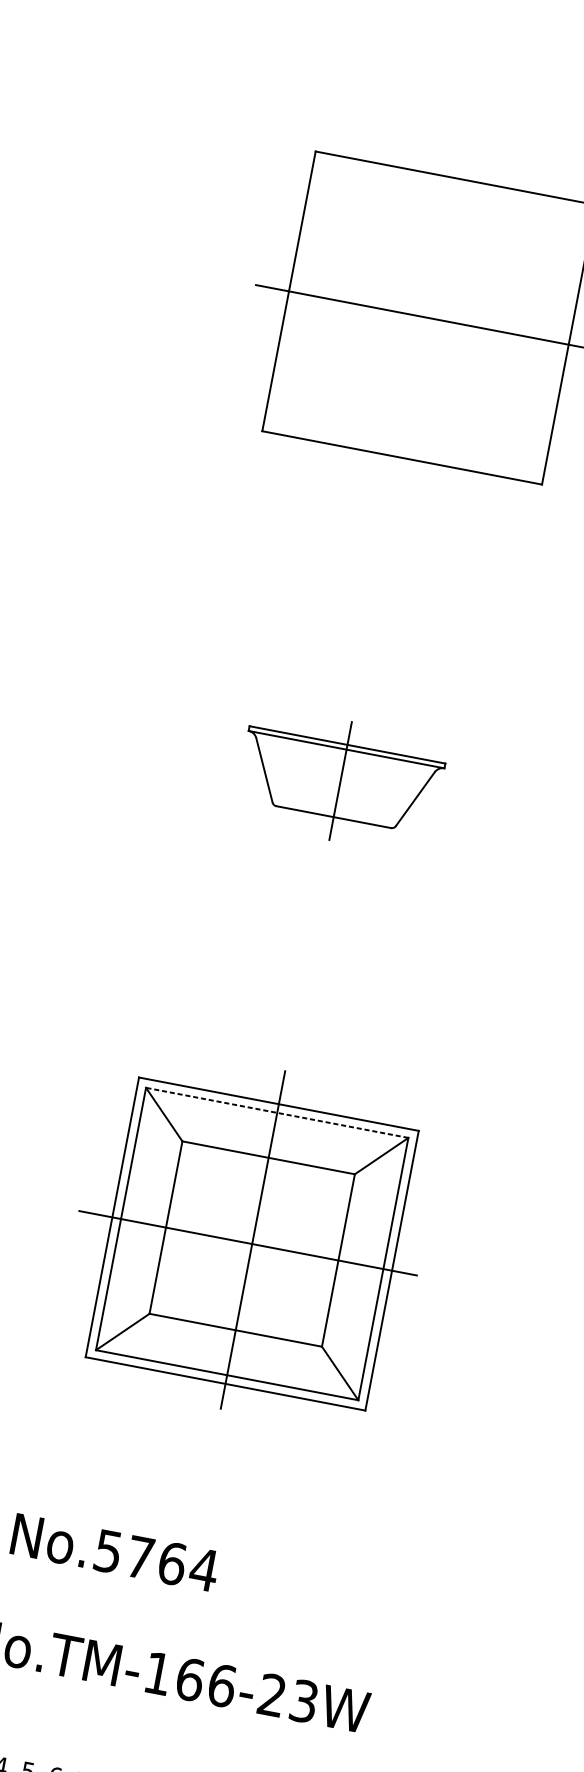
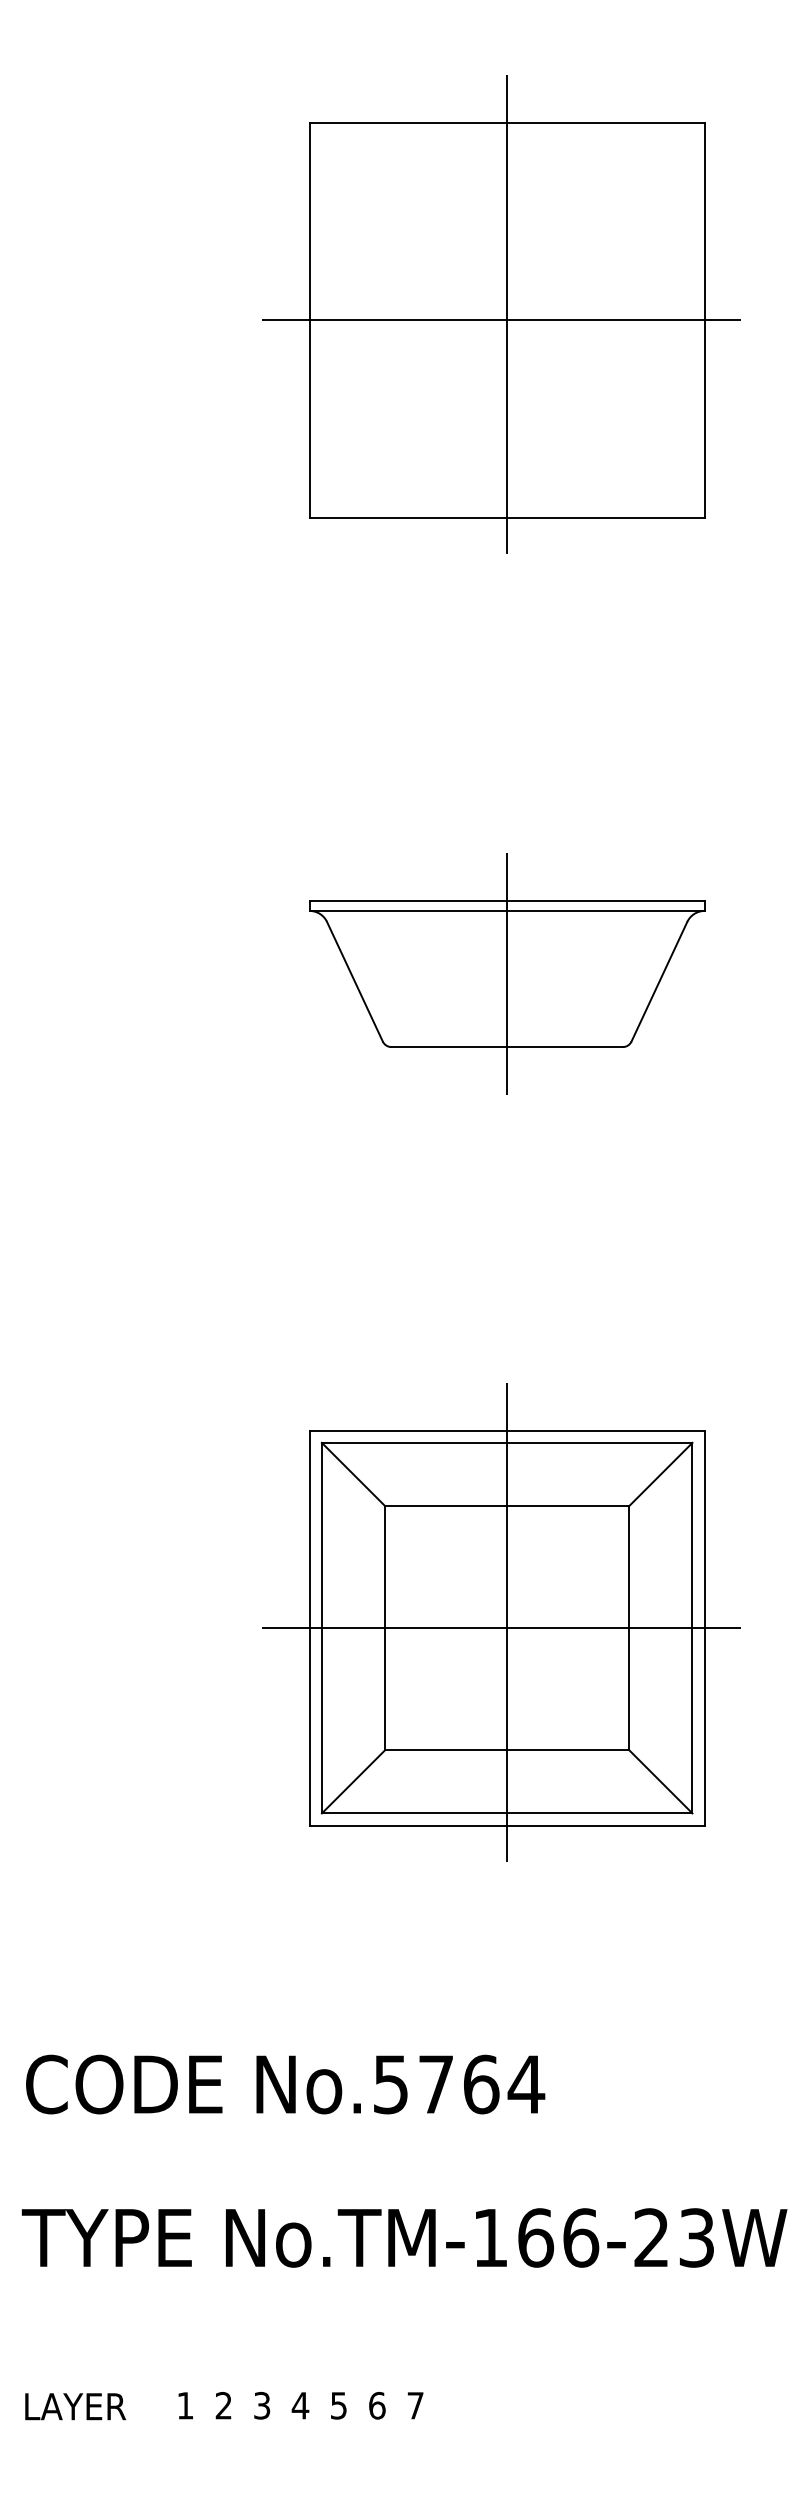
line: (429, 317) -> (507, 319), added
part: (340, 780) -> (507, 973), size x1.43
line: (276, 1112) -> (506, 1442), dashed -> solid

